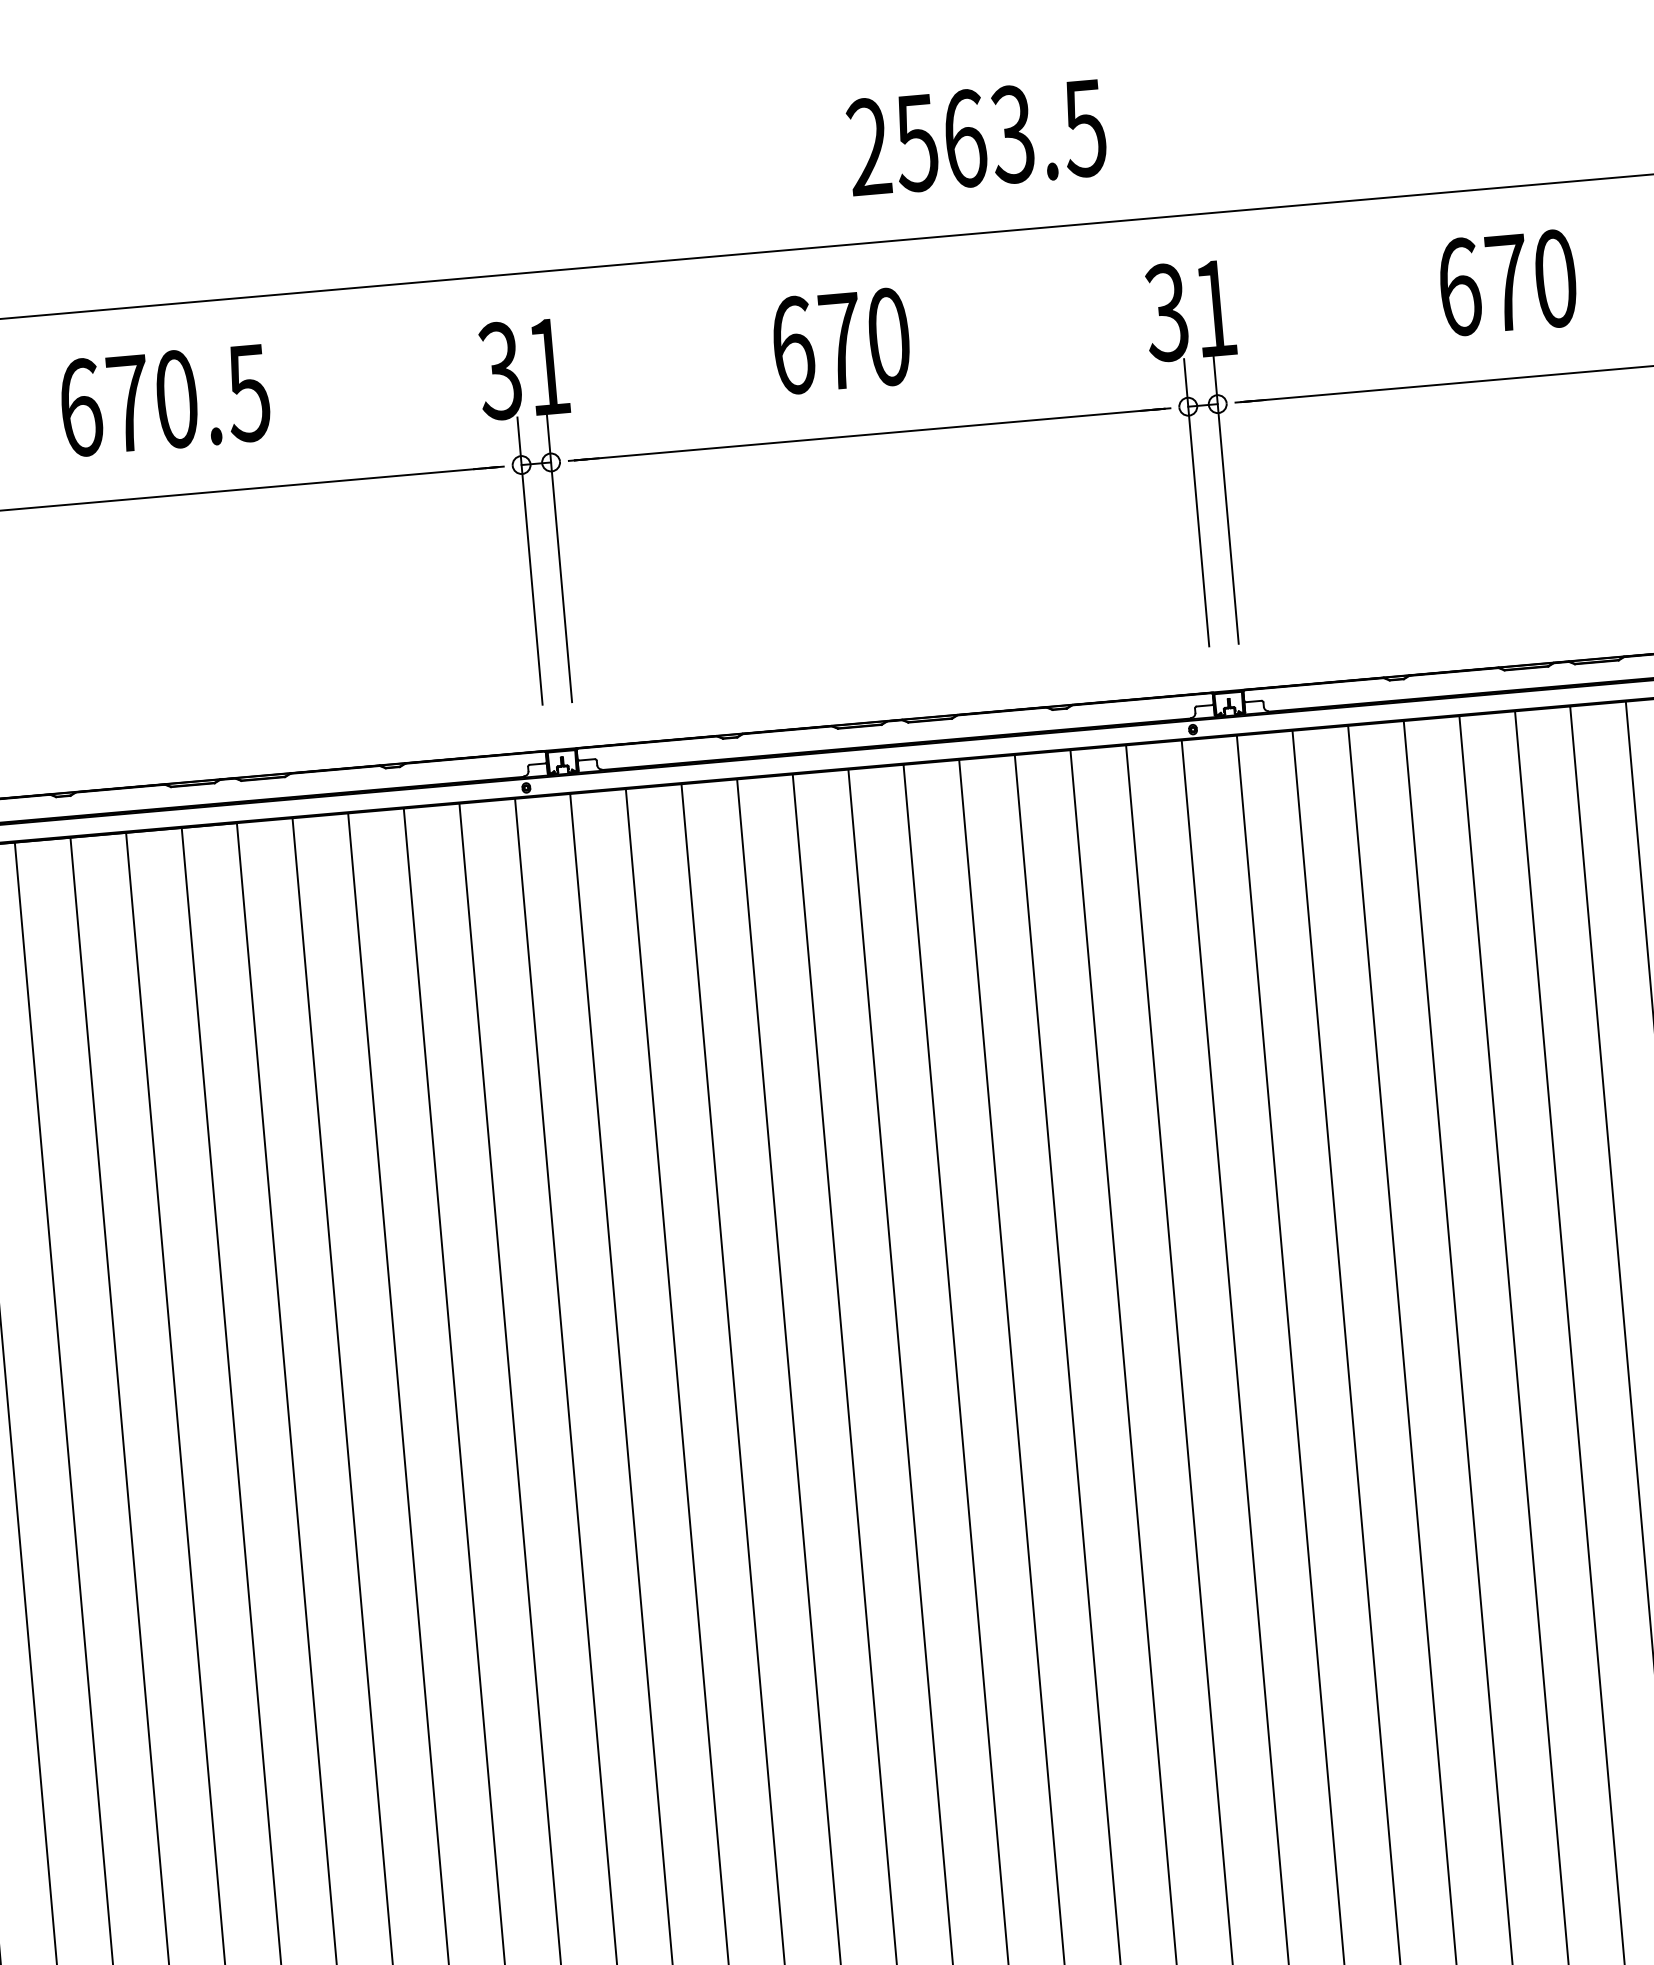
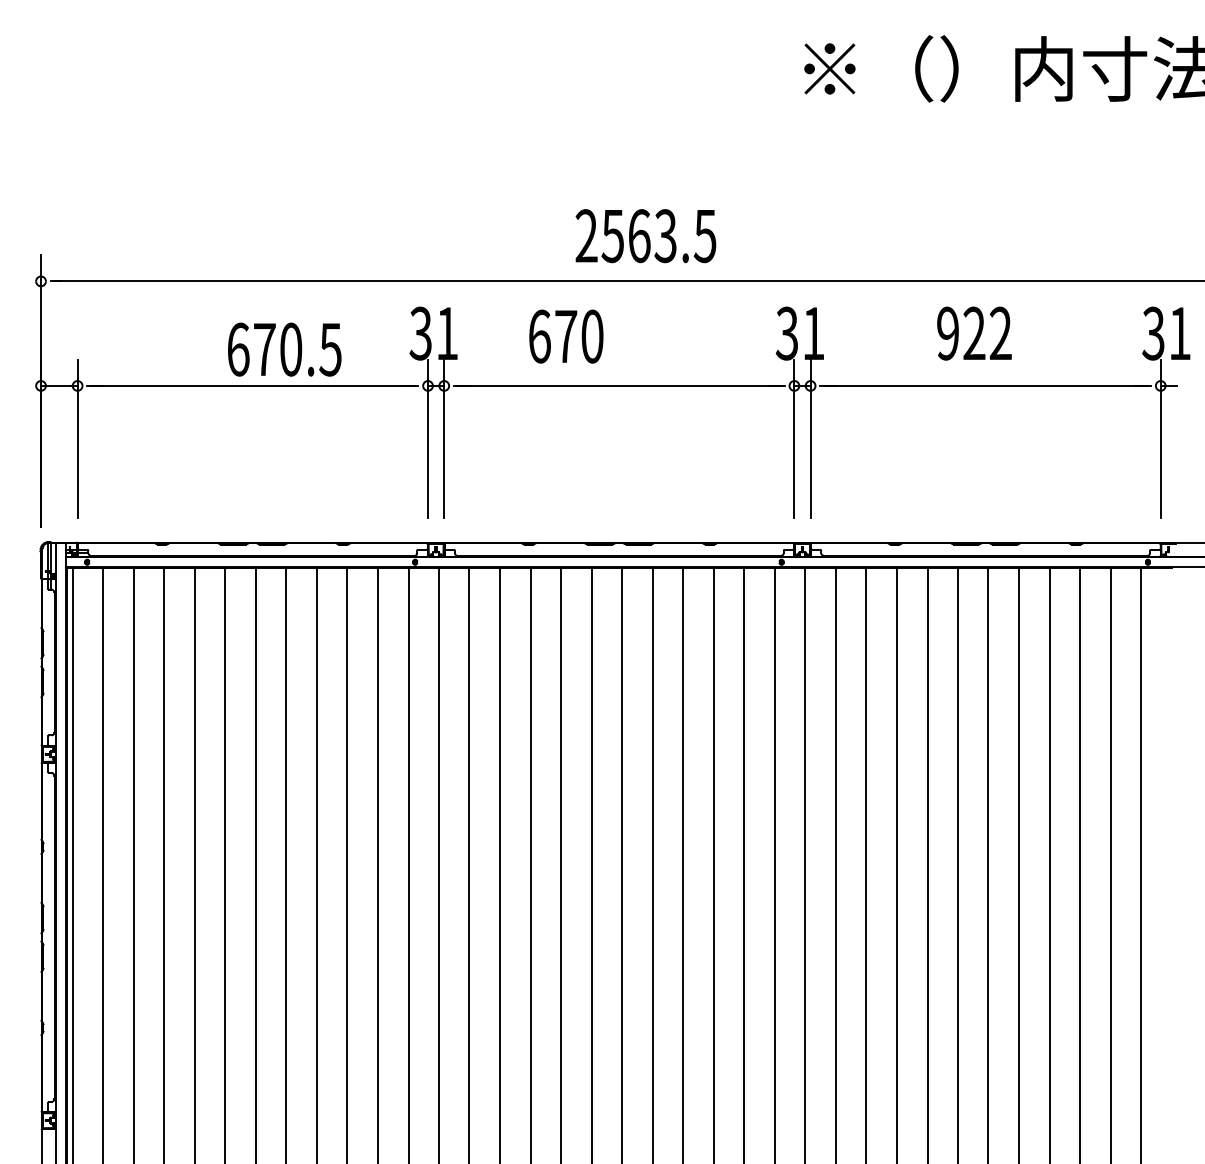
text: (976, 138) -> (645, 236), moved
text: (1507, 282) -> (974, 333), 670 -> 922
text: (841, 340) -> (566, 336), moved
text: (164, 400) -> (284, 349), moved

